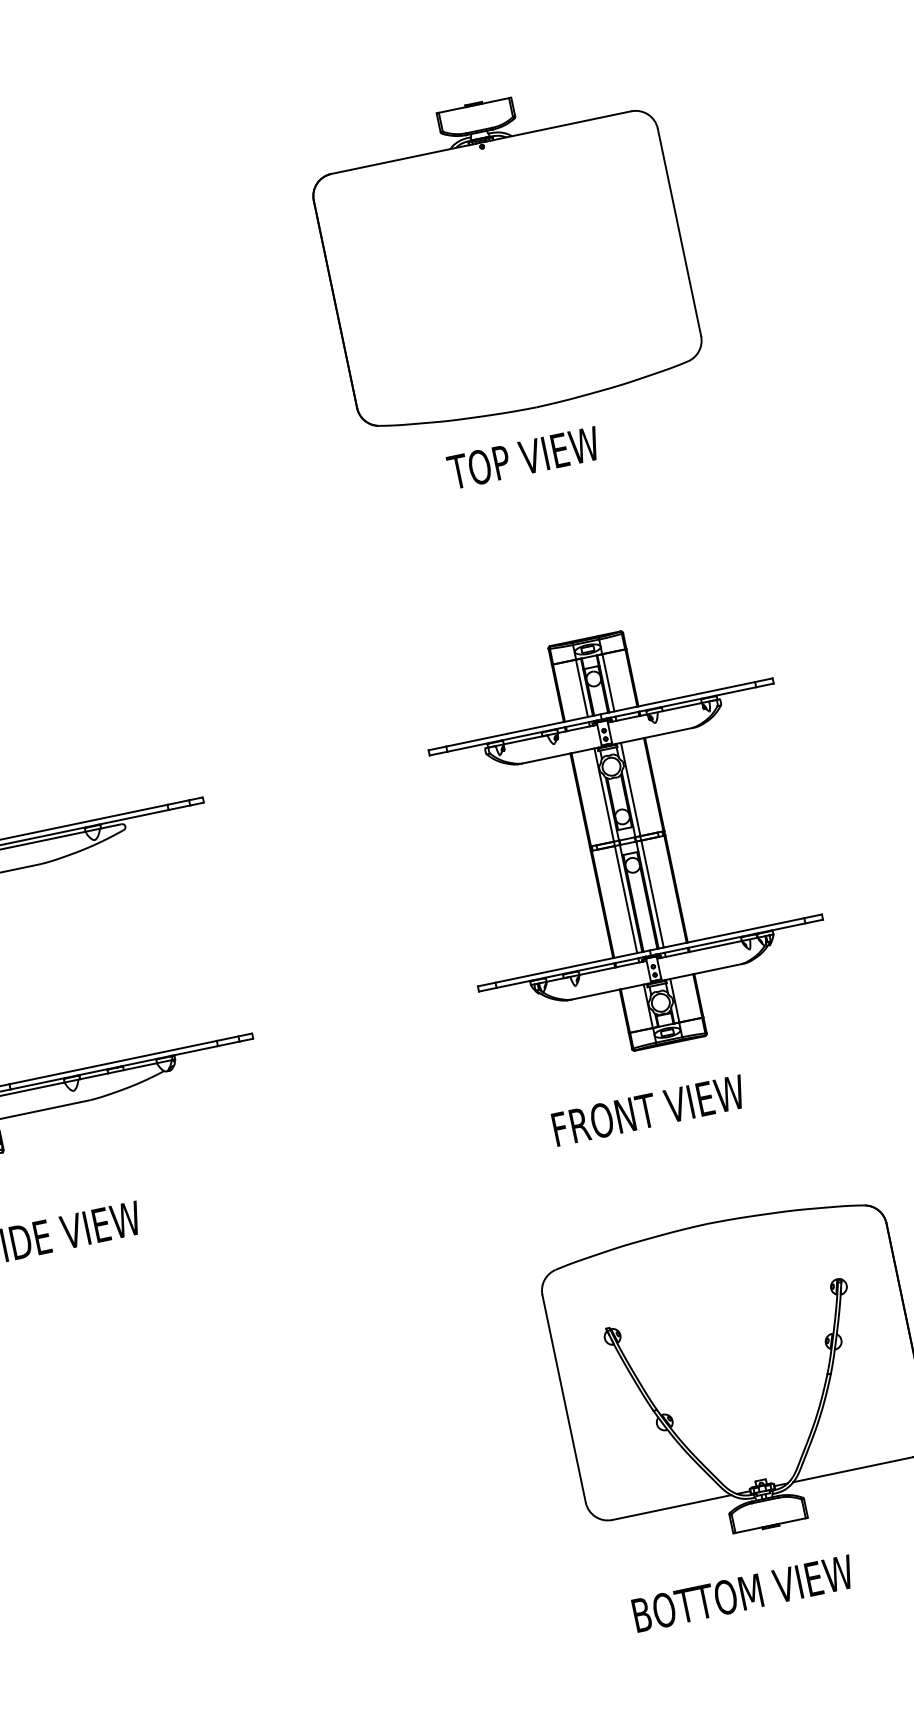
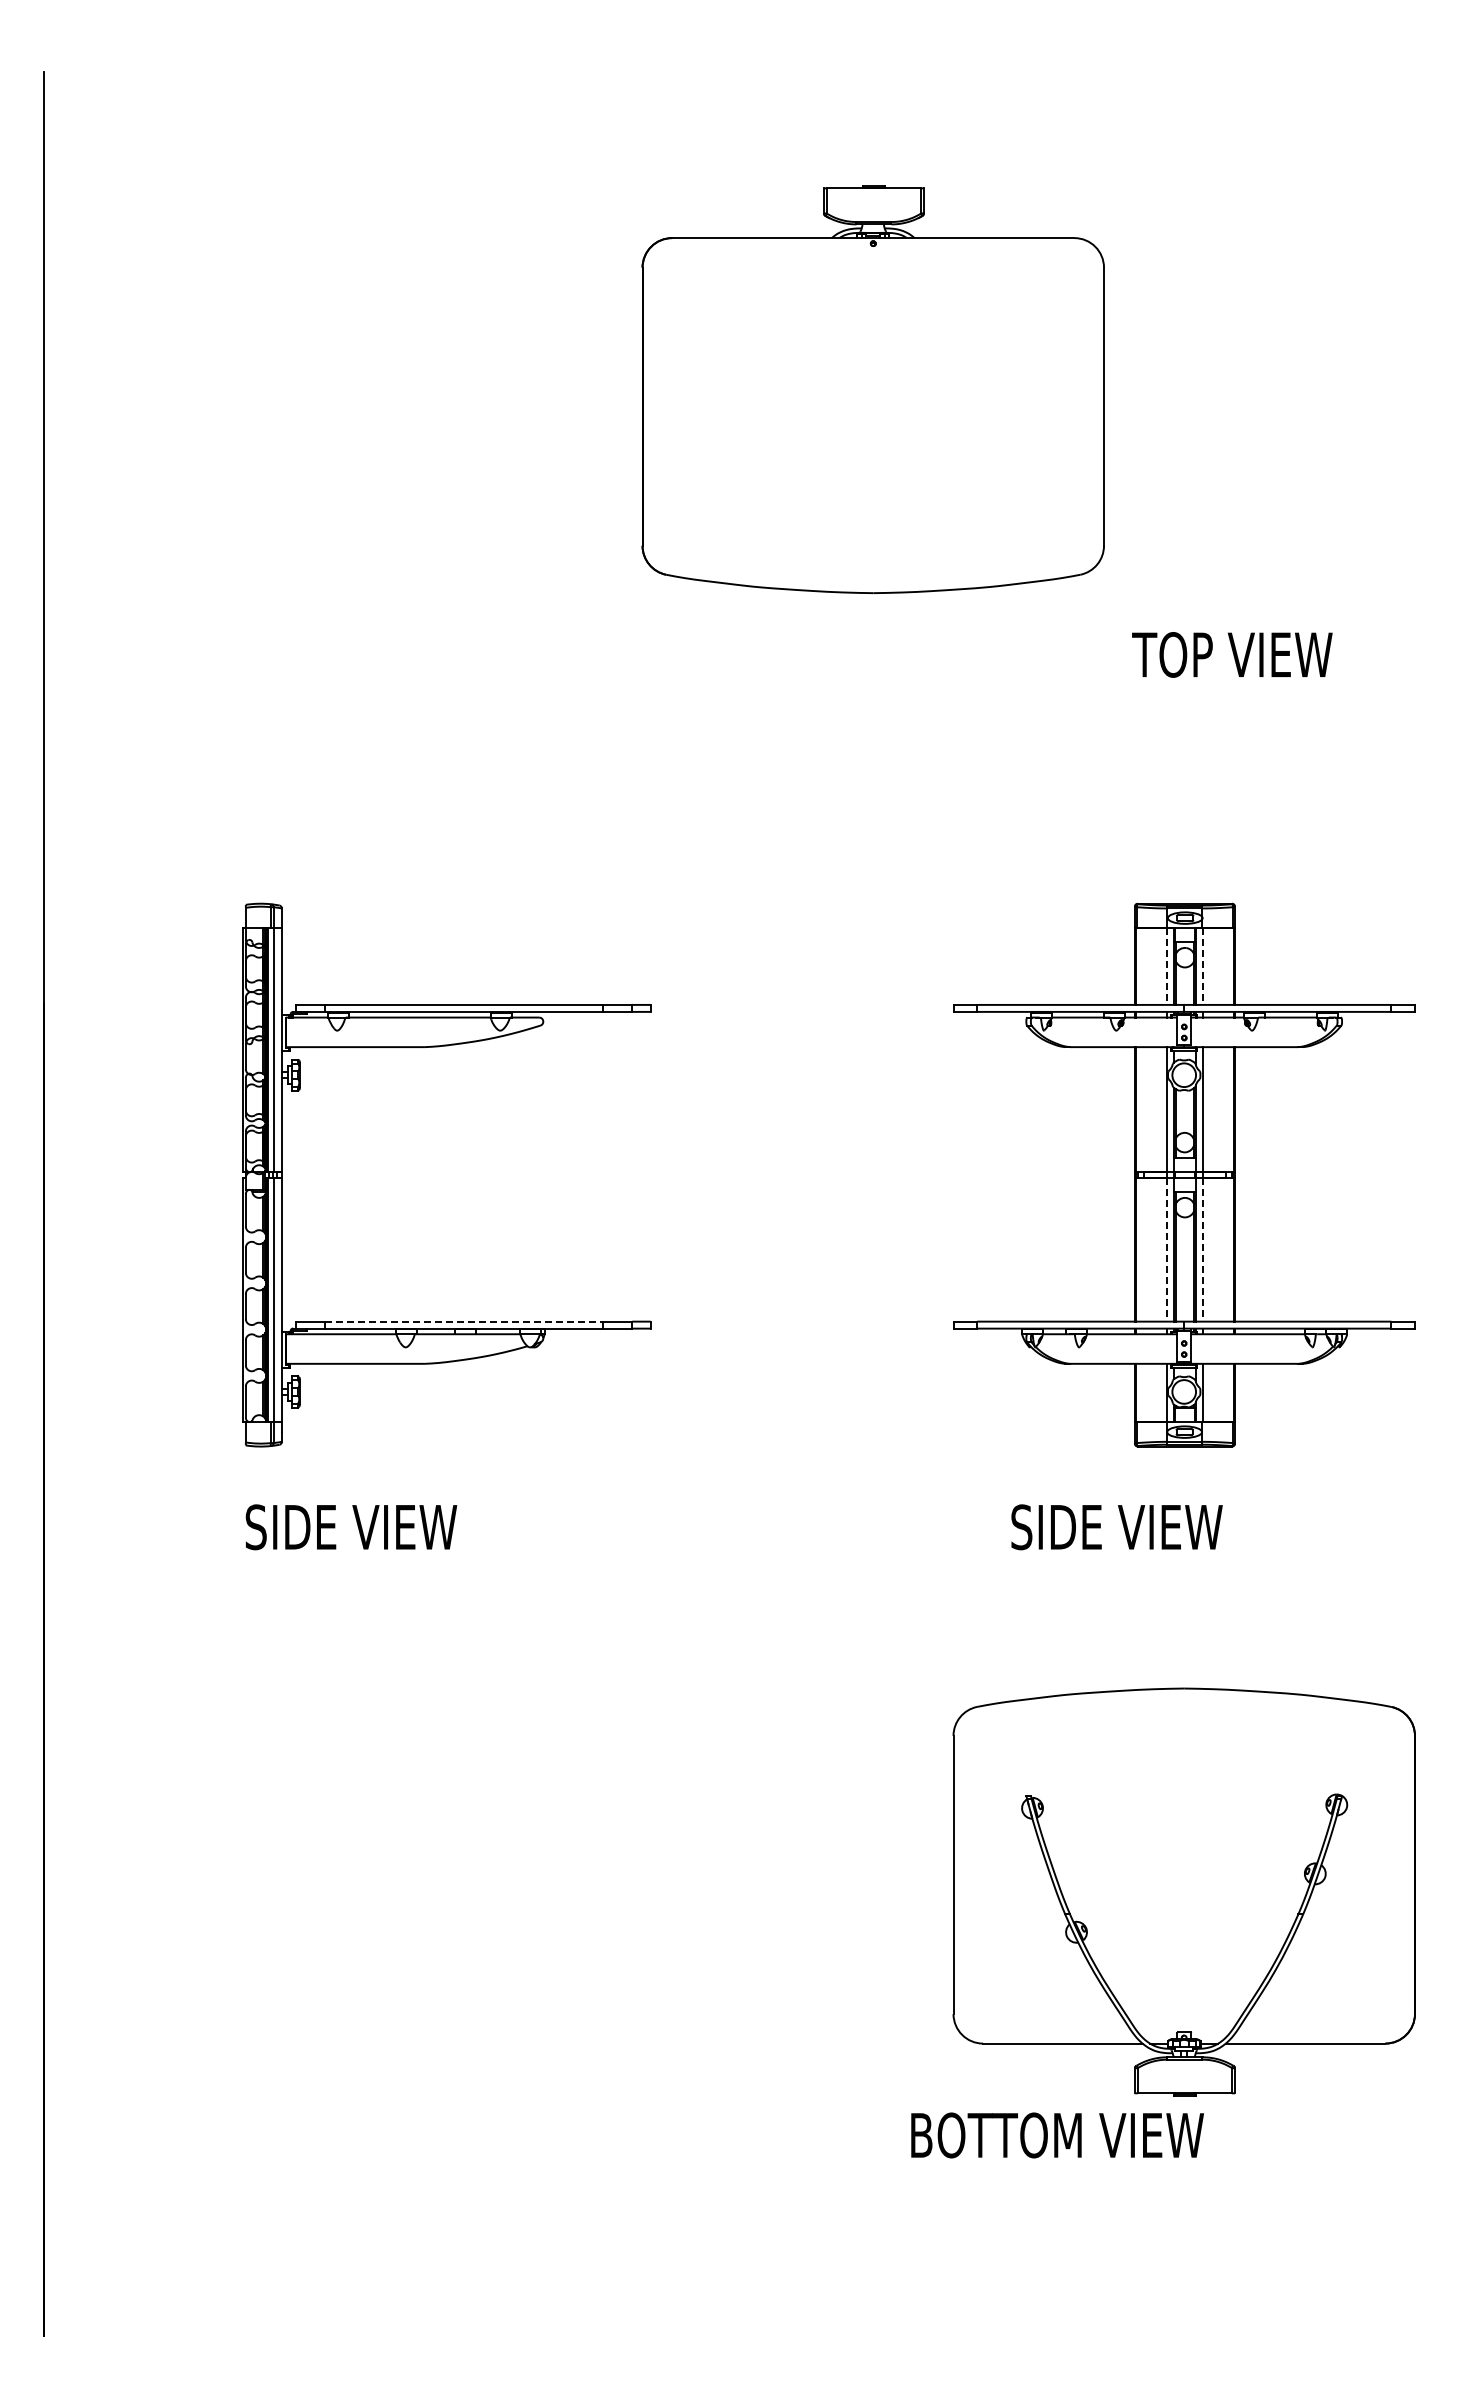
part: (504, 255) -> (872, 389), moved
text: (523, 457) -> (1232, 654), moved
line: (608, 683) -> (1202, 967), solid -> dashed
line: (582, 689) -> (1167, 967), solid -> dashed
line: (652, 893) -> (1202, 1249), solid -> dashed
line: (626, 899) -> (1167, 1249), solid -> dashed
line: (113, 1062) -> (464, 1321), solid -> dashed
text: (648, 1110) -> (1139, 1527), FRONT VIEW -> SIDE VIEW
text: (743, 1593) -> (1057, 2135), moved

